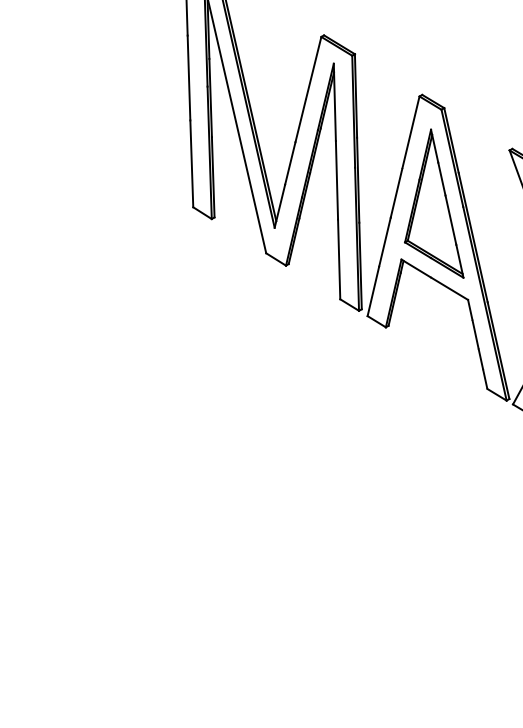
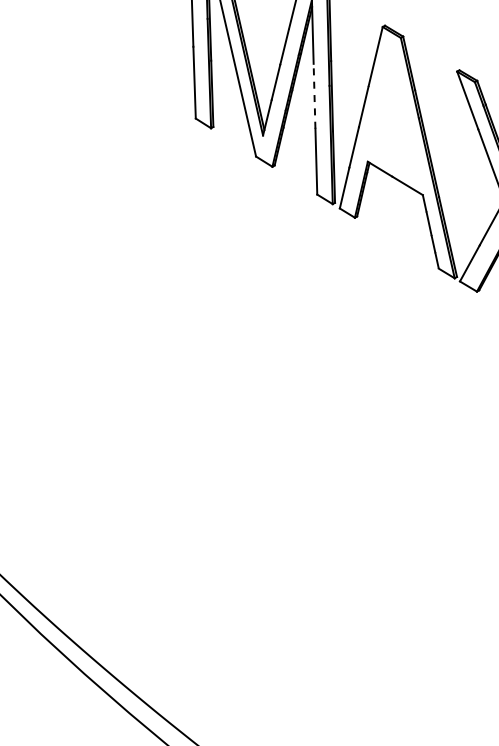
line: (336, 179) -> (314, 95), solid -> dashed
part: (433, 203) -> (394, 115), removed

